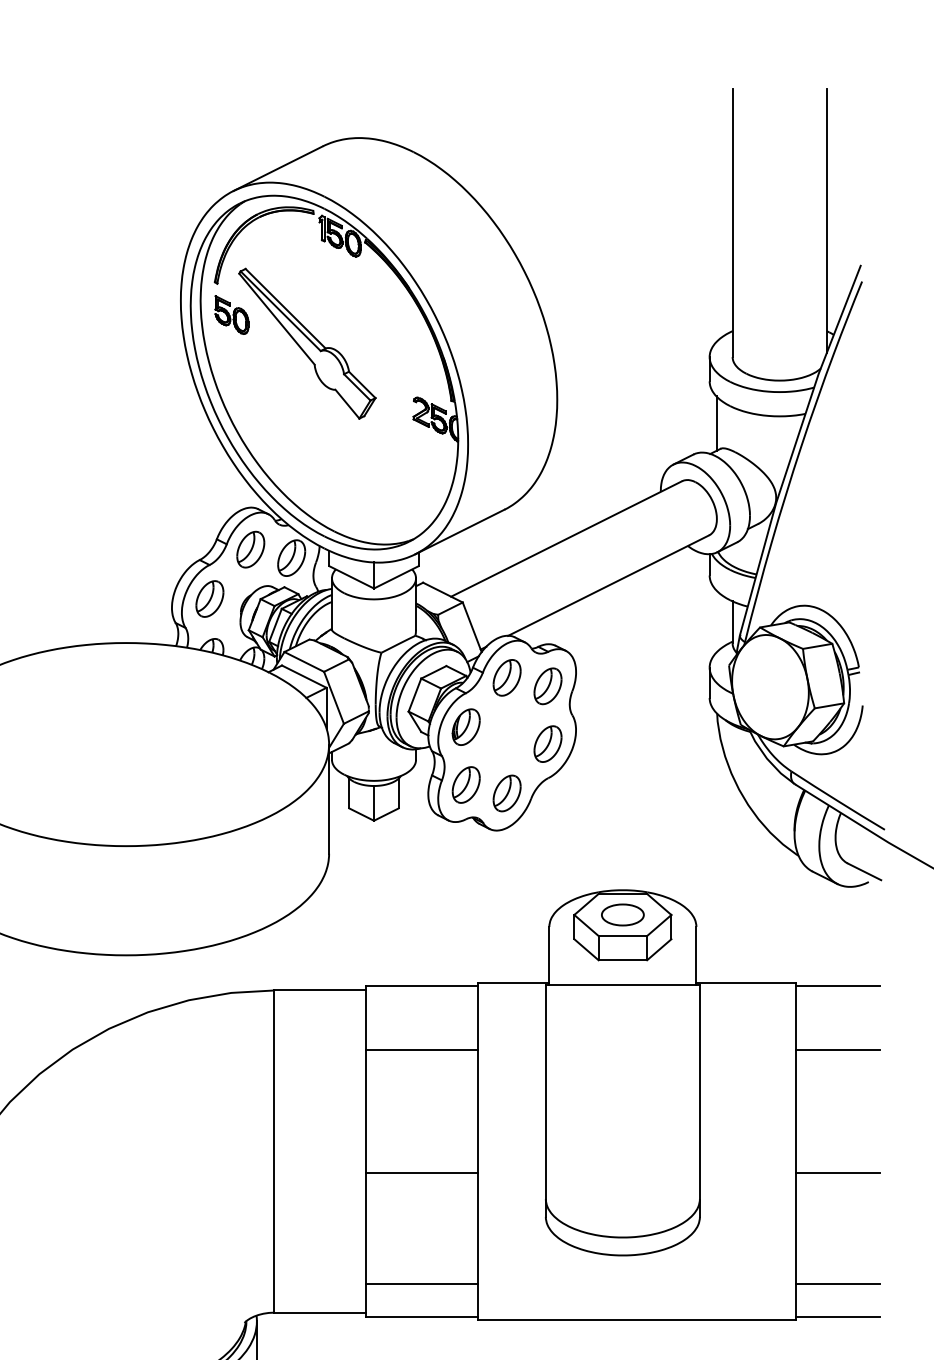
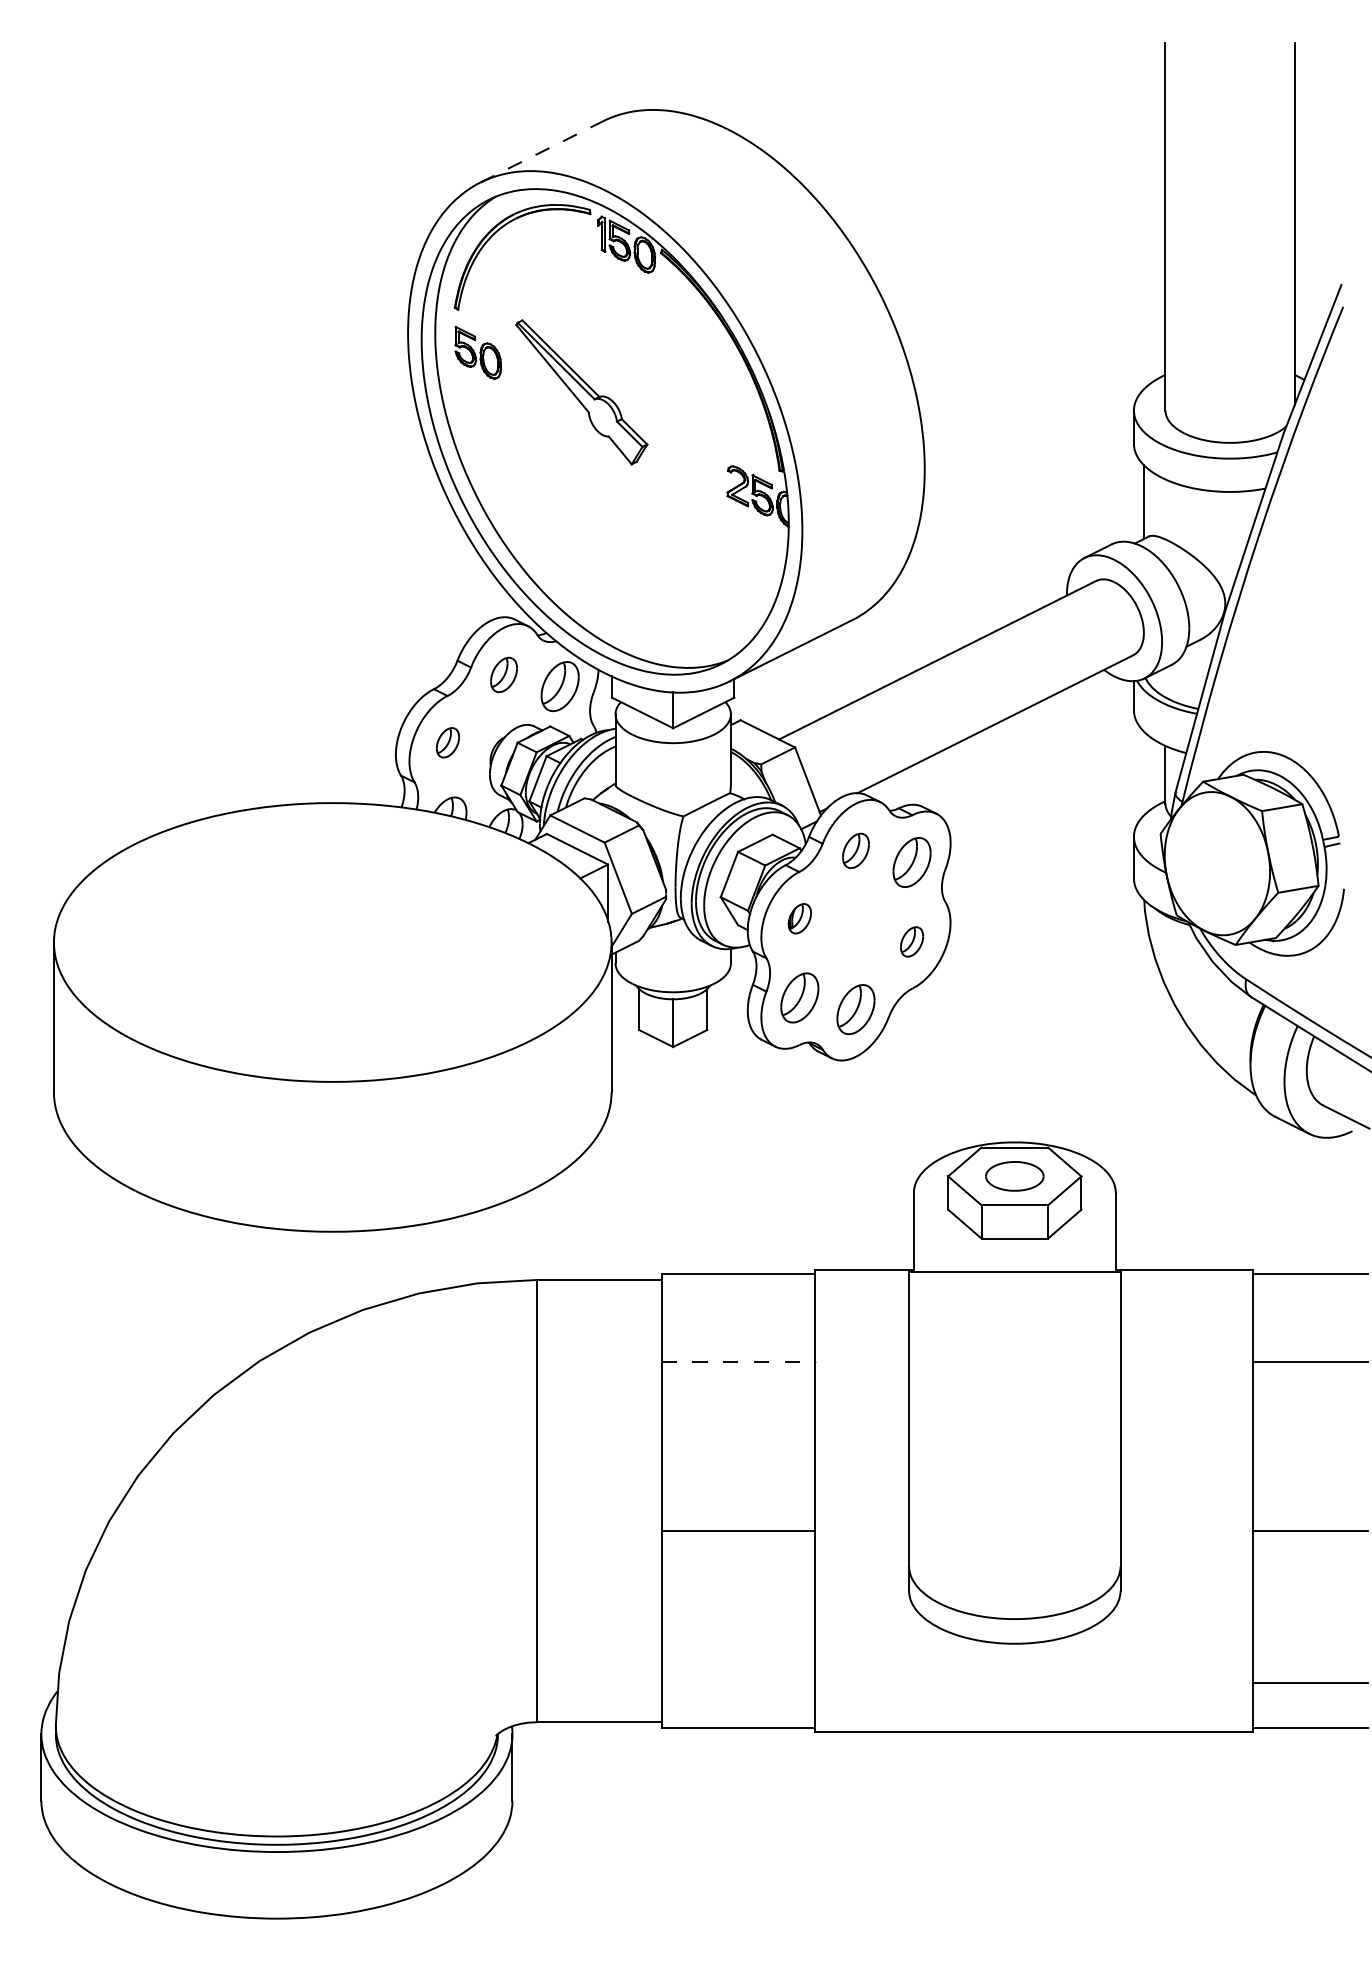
line: (278, 168) -> (542, 151), solid -> dashed
part: (307, 343) -> (581, 392), size x0.7
part: (250, 549) -> (503, 674), size x0.7
part: (209, 598) -> (447, 742), size x0.6
part: (506, 677) -> (855, 850), size x0.7
part: (466, 727) -> (799, 918), size x0.6
part: (547, 743) -> (911, 941), size x0.6
line: (421, 1049) -> (738, 1361), solid -> dashed
line: (421, 1283) -> (738, 1682), removed

